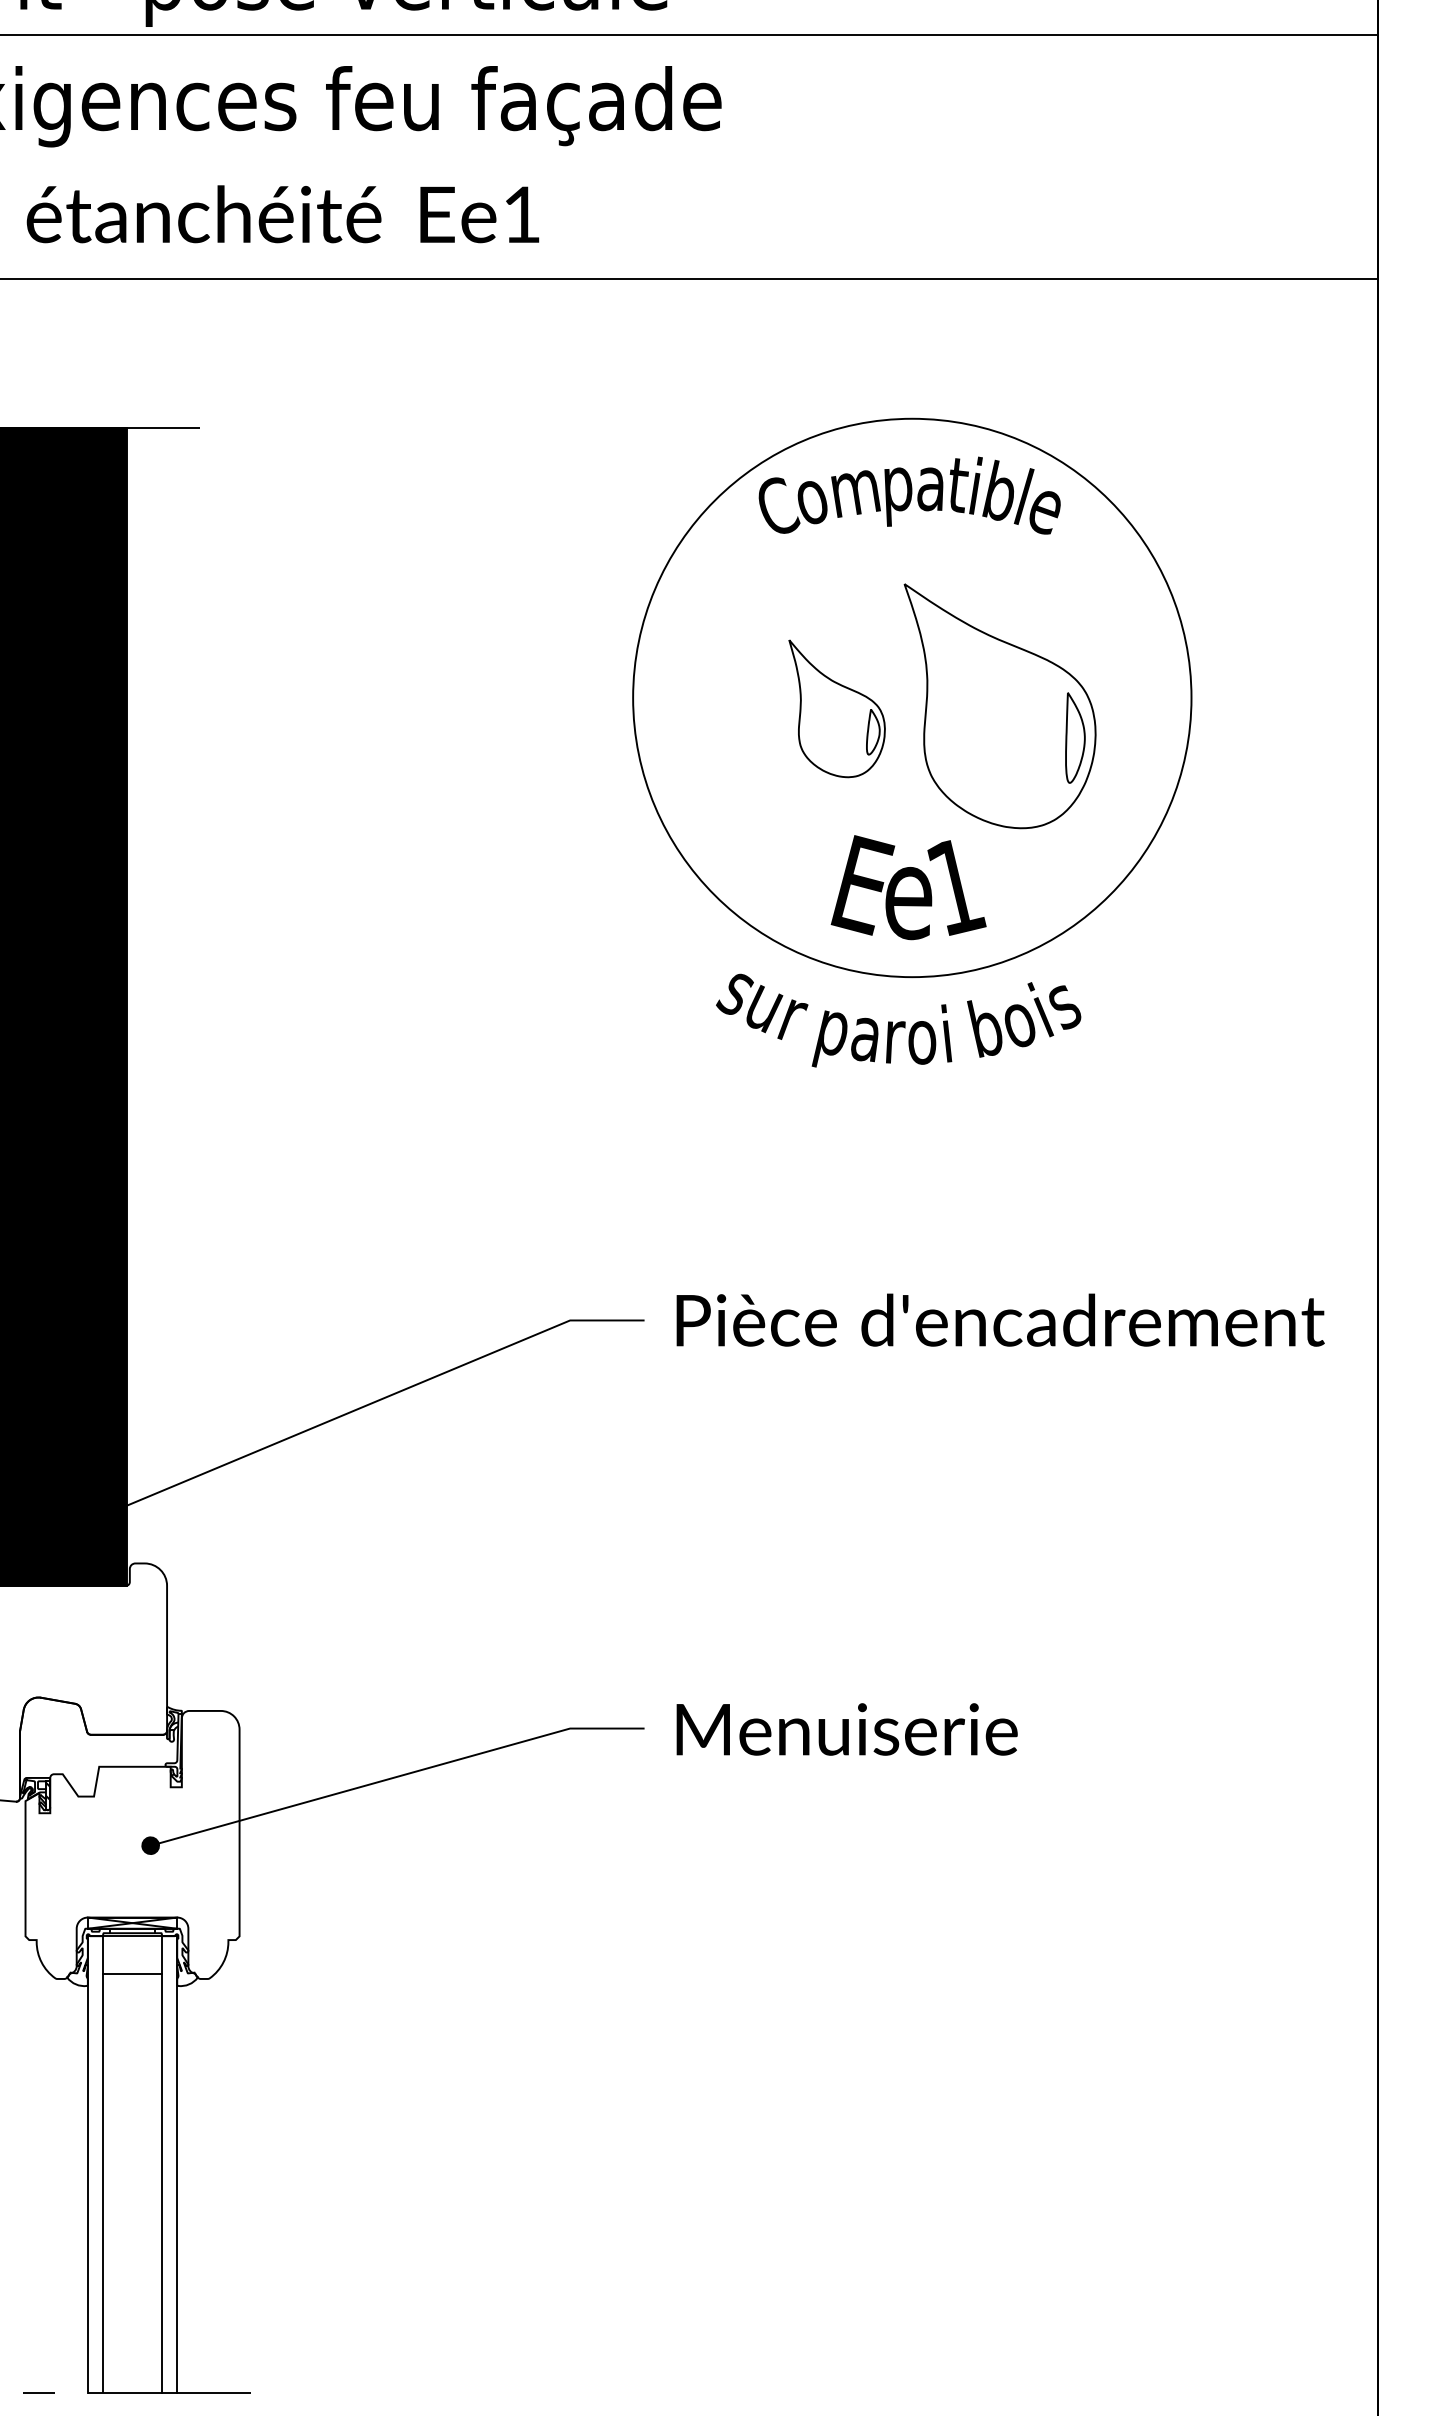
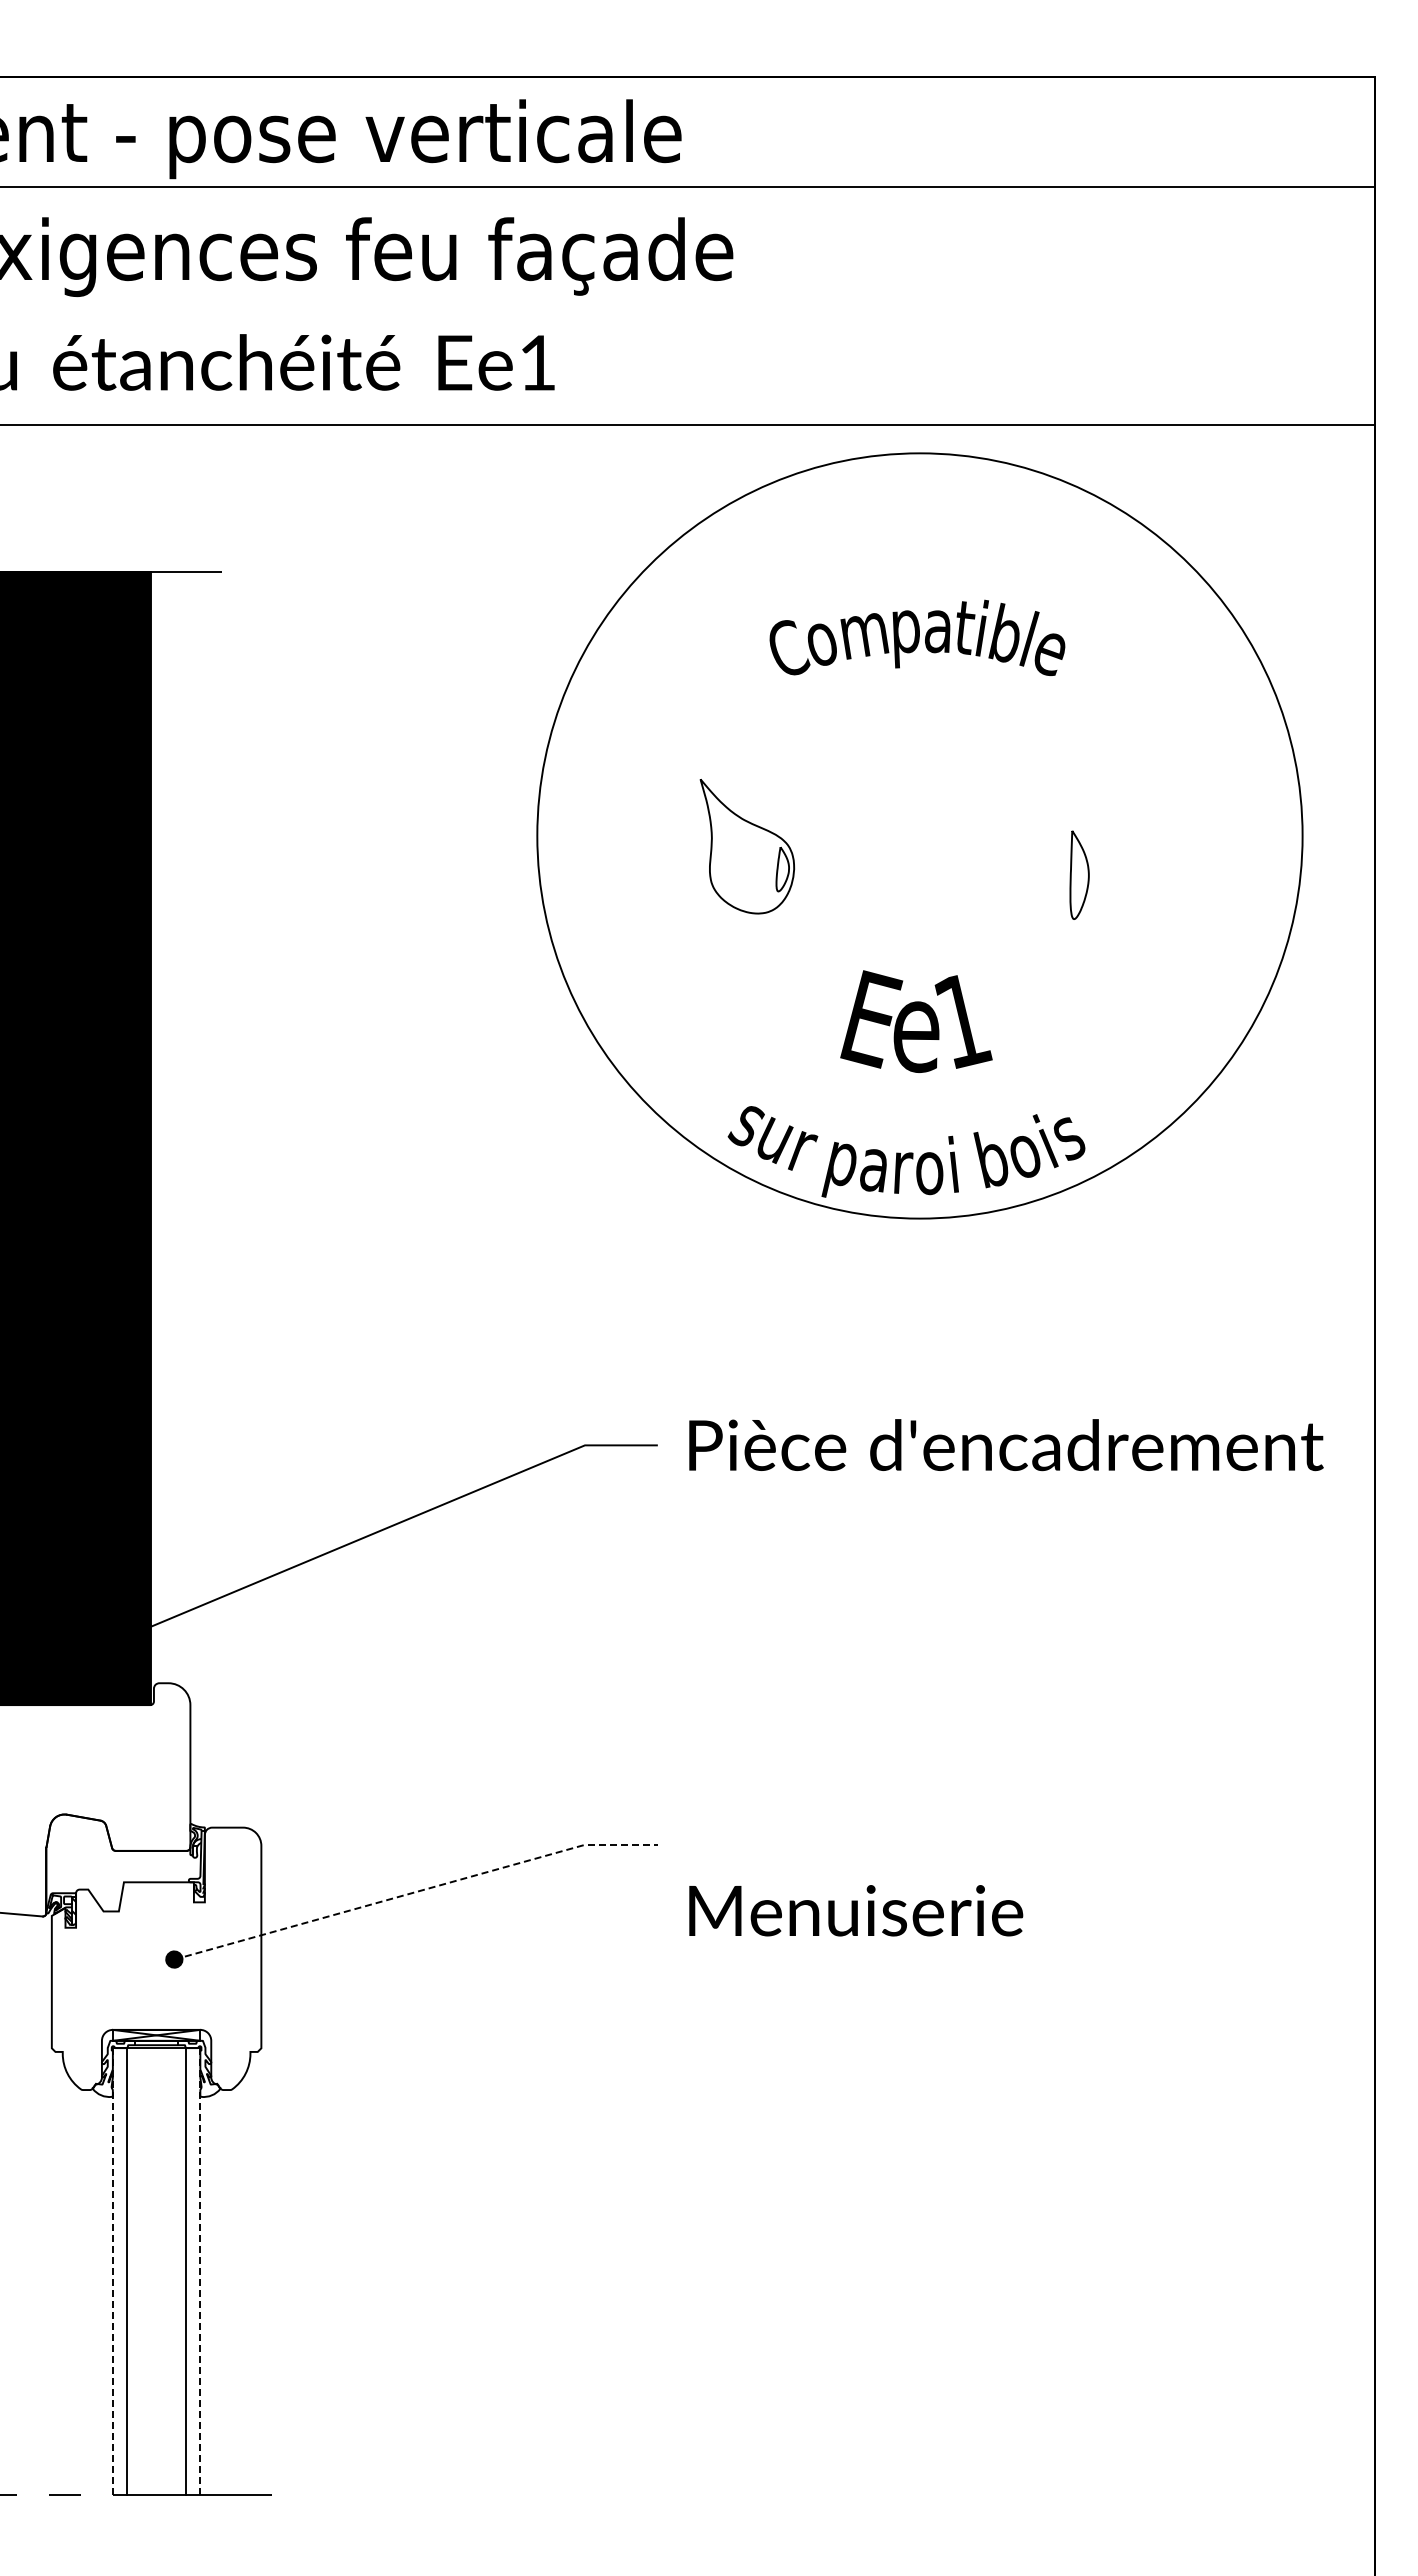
circle: (911, 697) -> (919, 835), size x1.4
part: (999, 706) -> (1005, 844), removed
part: (837, 708) -> (747, 846), moved
text: (847, 1729) -> (856, 1910), moved
line: (397, 1777) -> (415, 1892), solid -> dashed
line: (132, 1974) -> (156, 2085), removed
line: (87, 2165) -> (112, 2272), solid -> dashed
line: (177, 2165) -> (200, 2272), solid -> dashed

